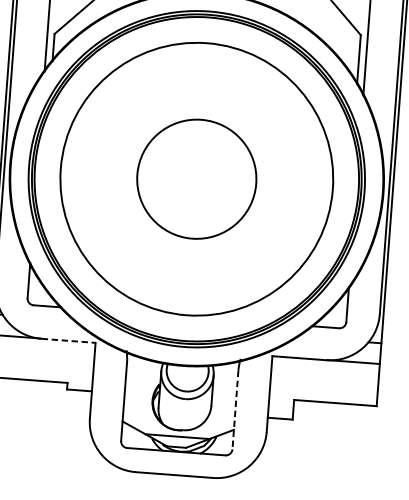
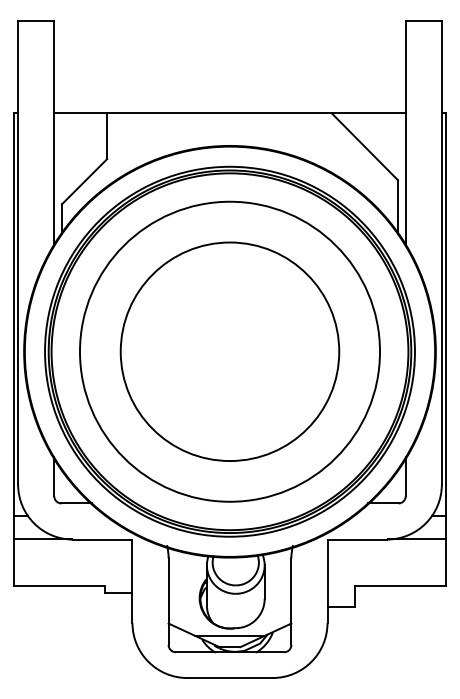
circle: (196, 178) -> (229, 351), size x1.67
line: (68, 340) -> (102, 539), dashed -> solid
line: (235, 410) -> (291, 602), dashed -> solid

